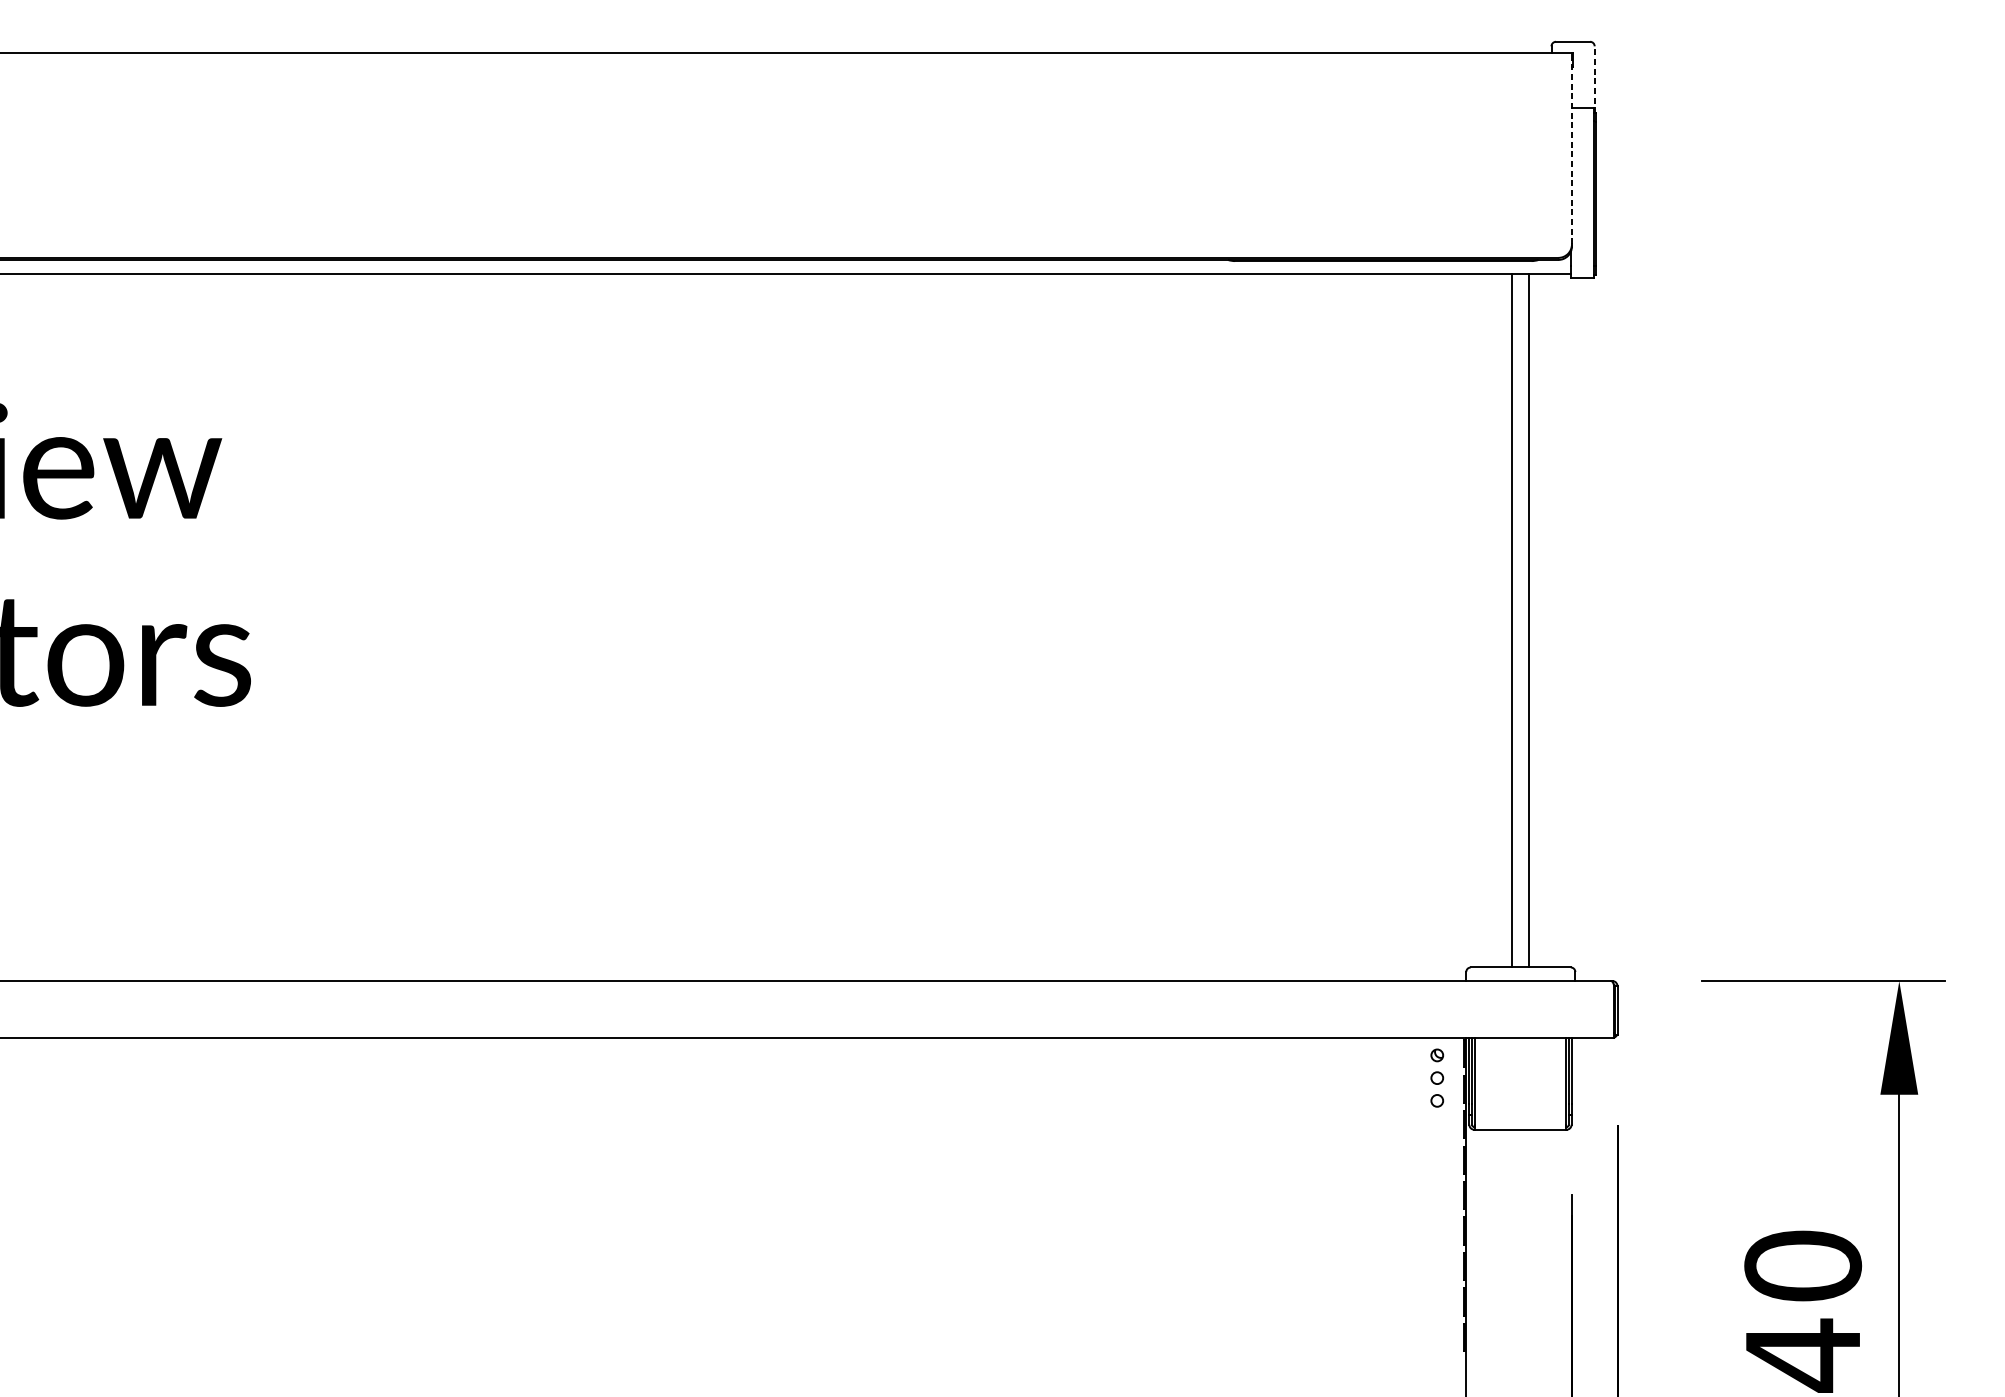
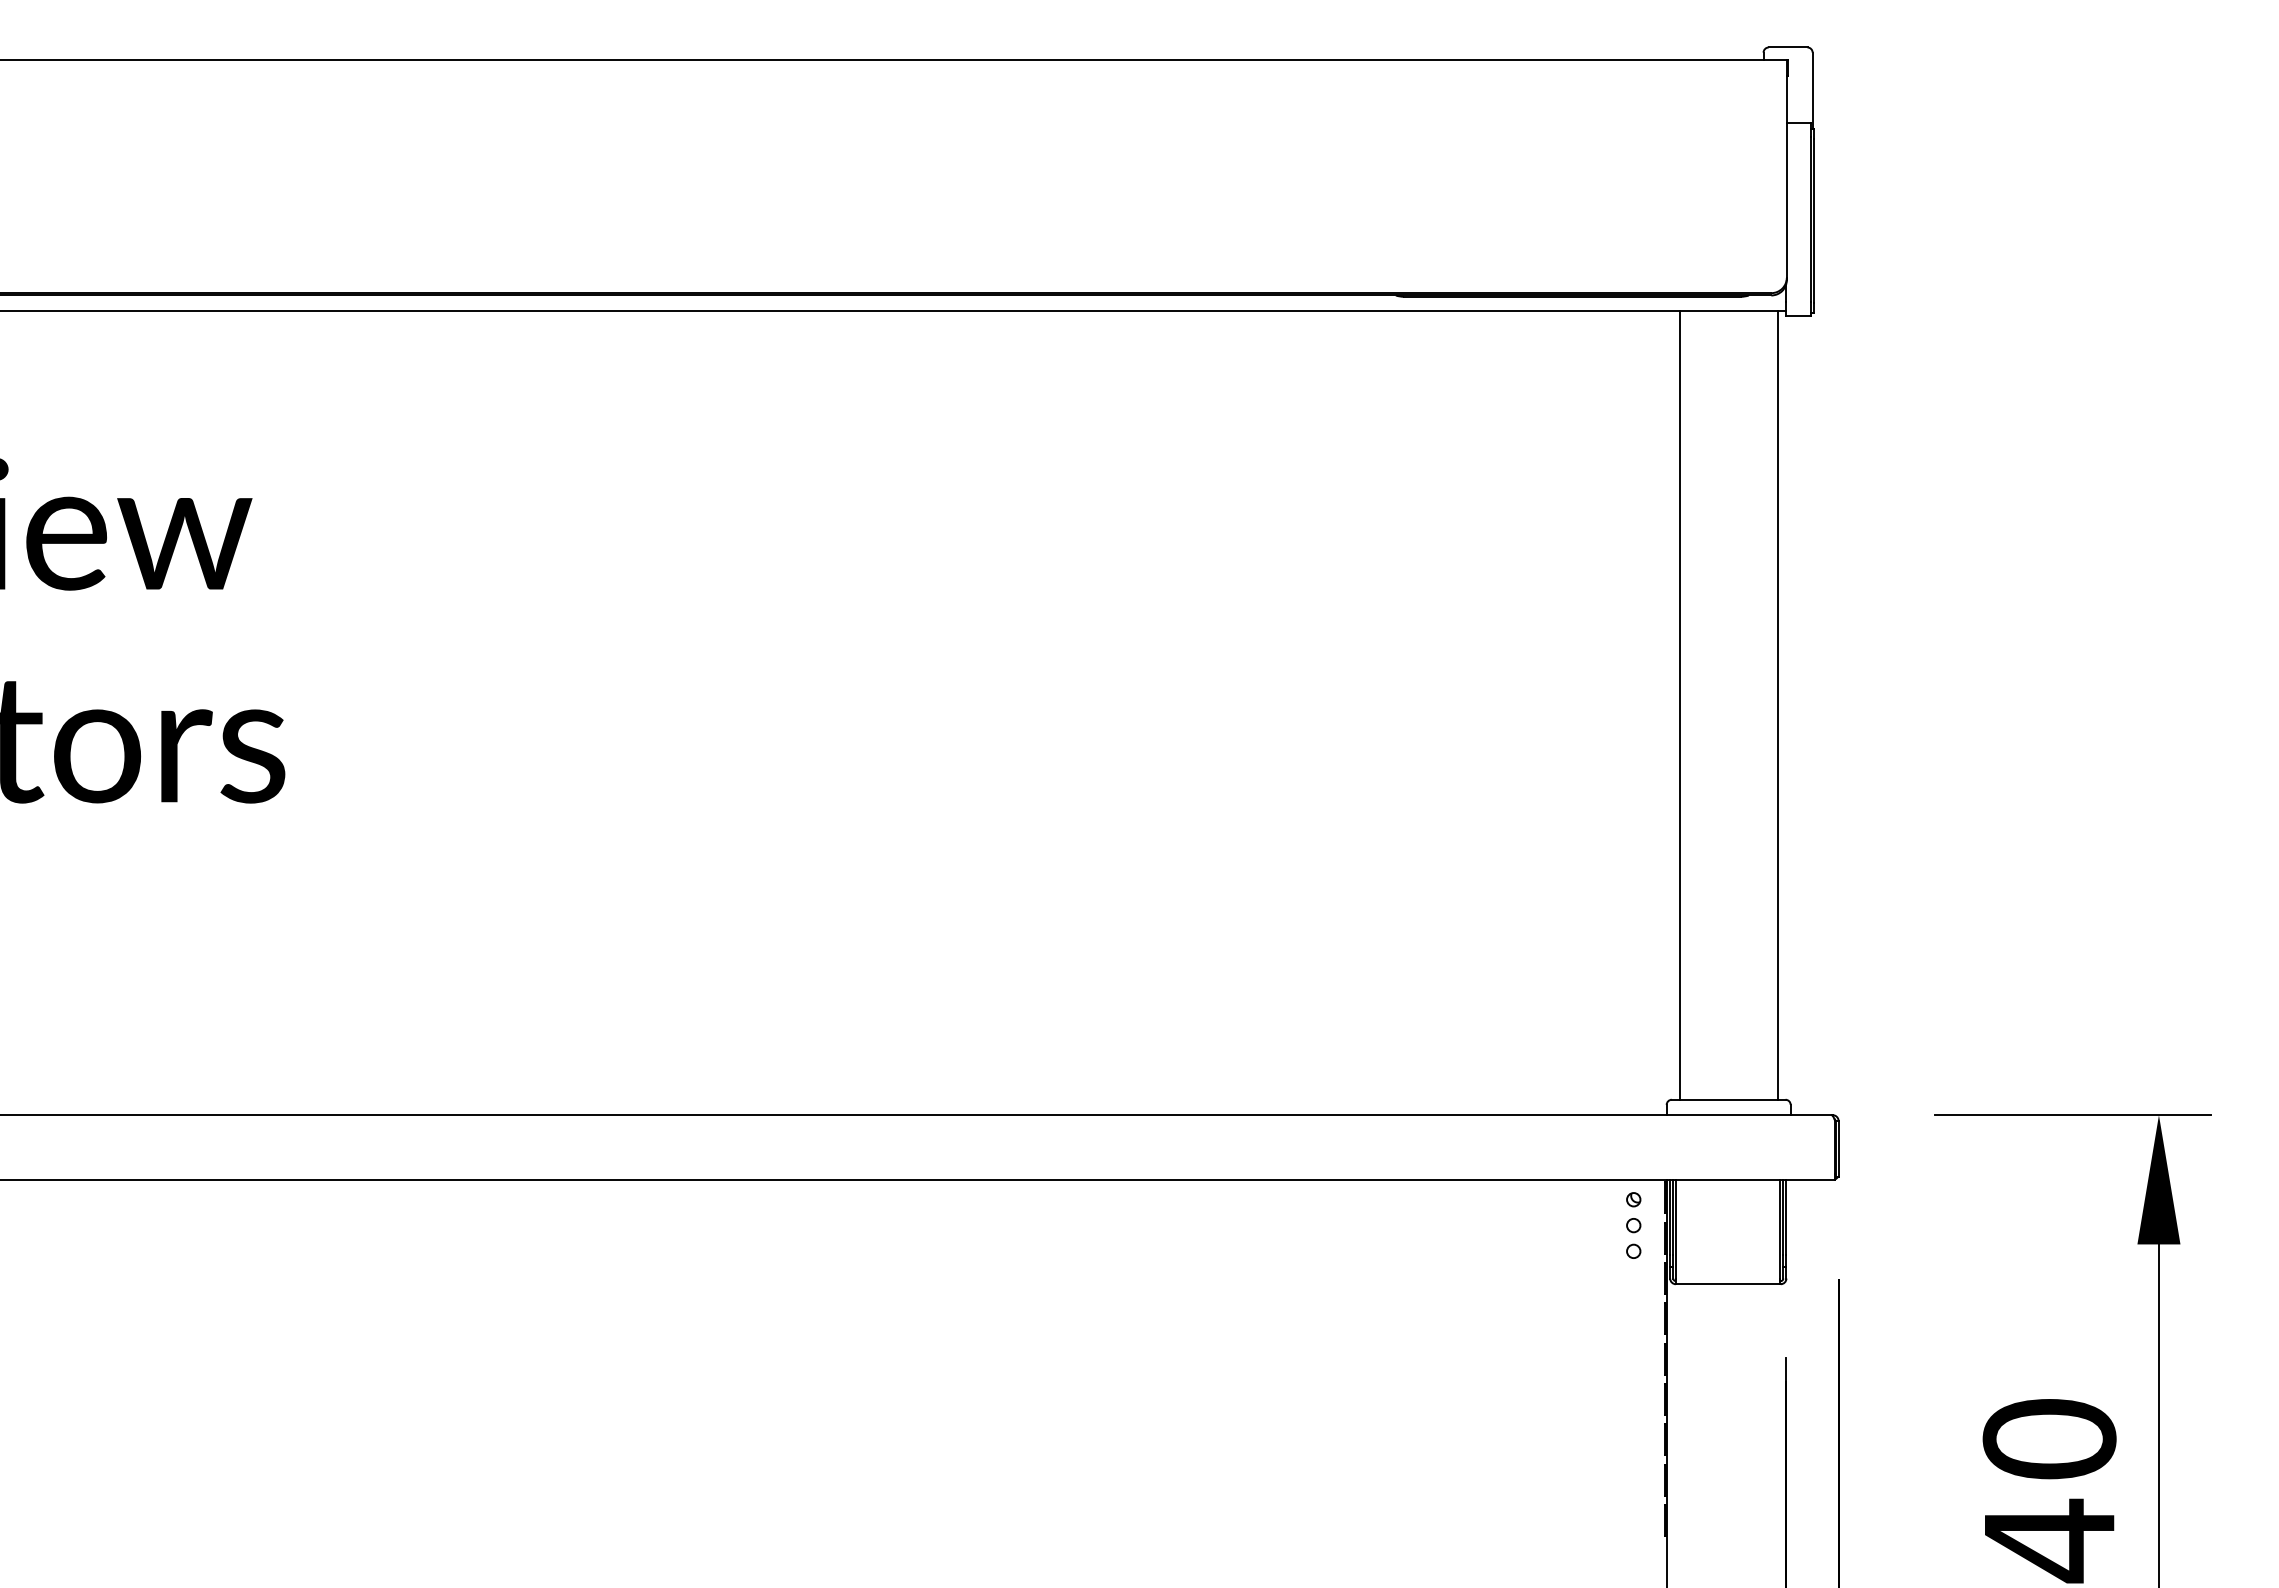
line: (1594, 79) -> (1812, 90), dashed -> solid
line: (1571, 149) -> (1786, 169), dashed -> solid
line: (1511, 620) -> (1777, 705), moved
line: (1528, 620) -> (1679, 705), moved

